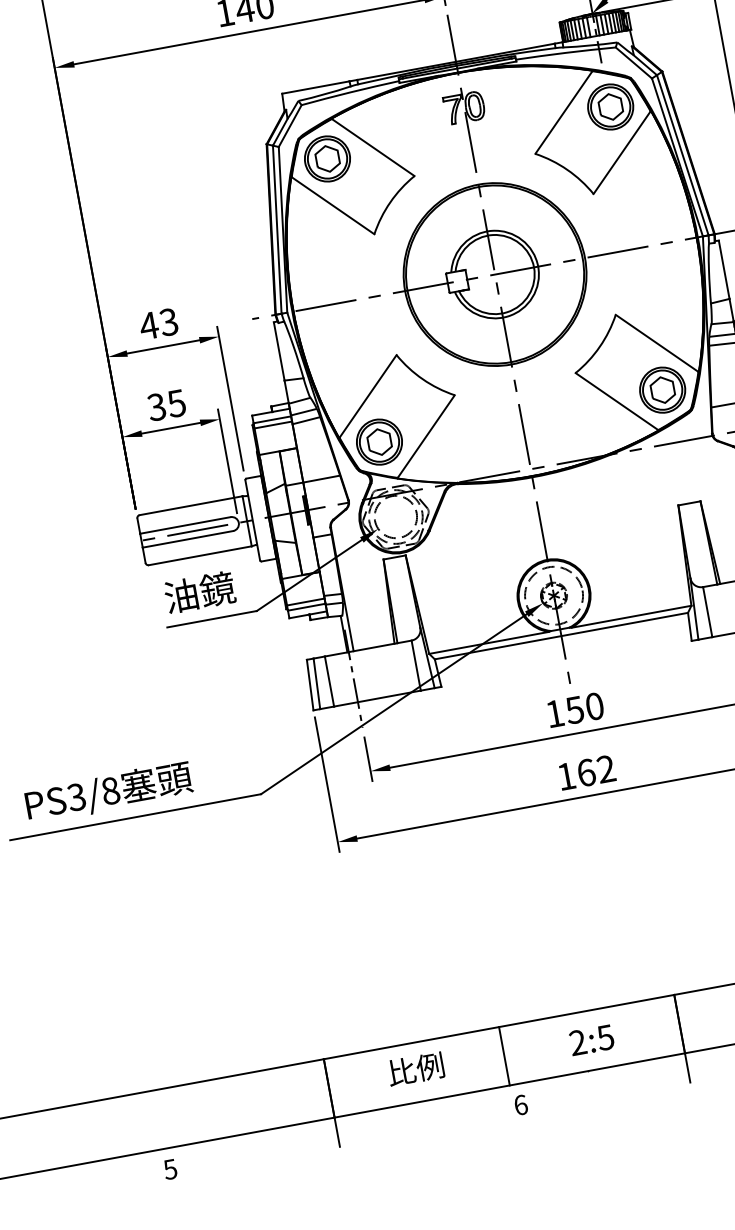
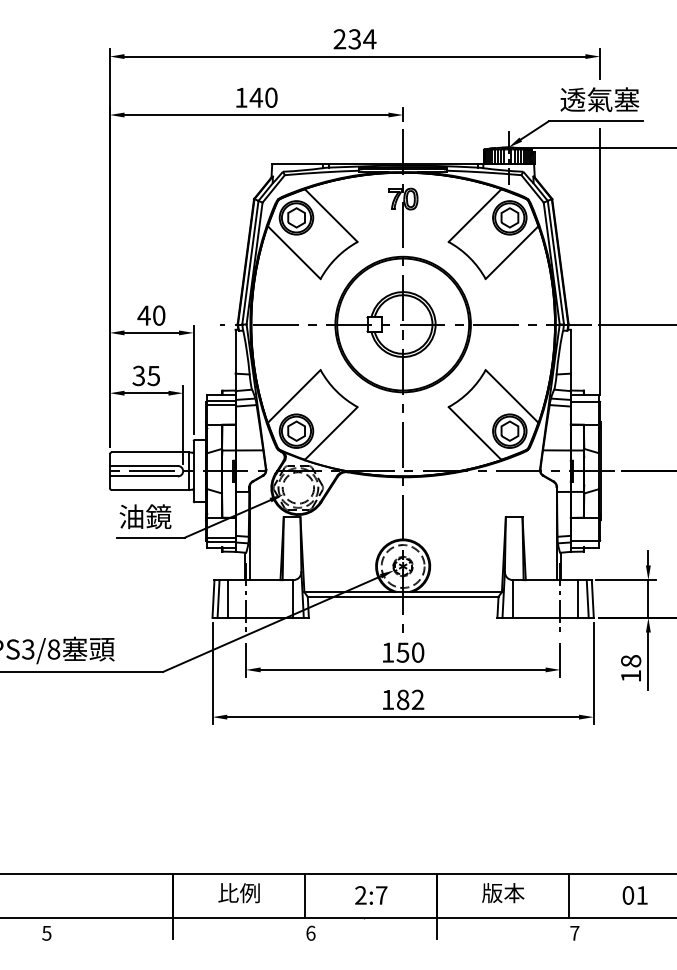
text: (168, 322) -> (158, 315), 43 -> 40
text: (586, 772) -> (403, 699), 162 -> 182
text: (605, 1037) -> (381, 895), 2:5 -> 2:7

